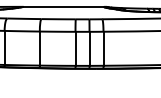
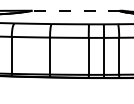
line: (62, 6) -> (74, 10), solid -> dashed

